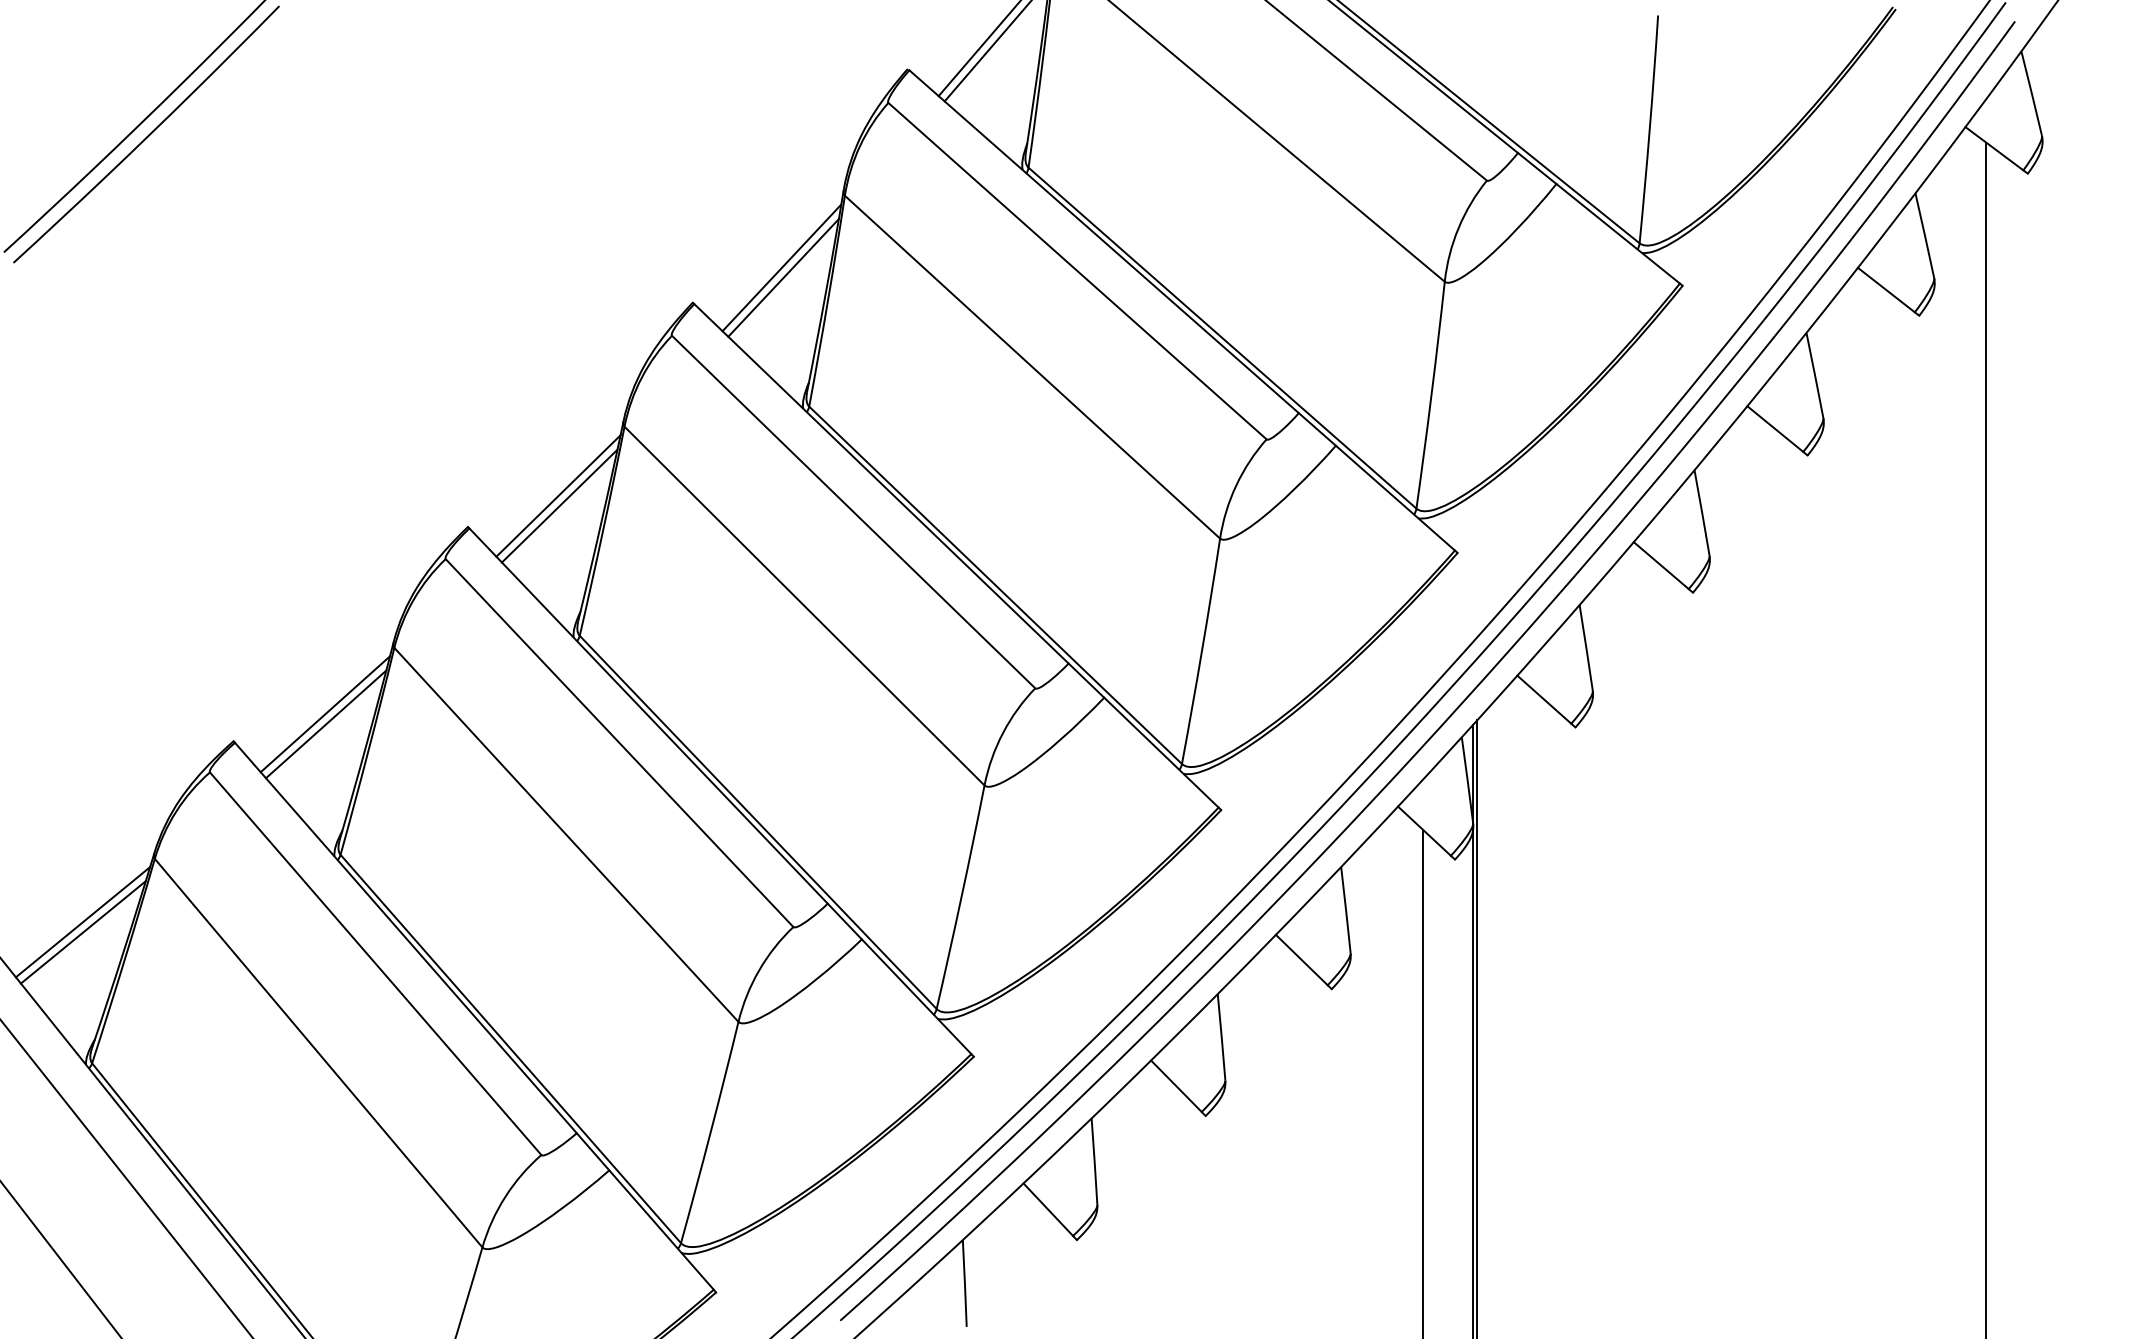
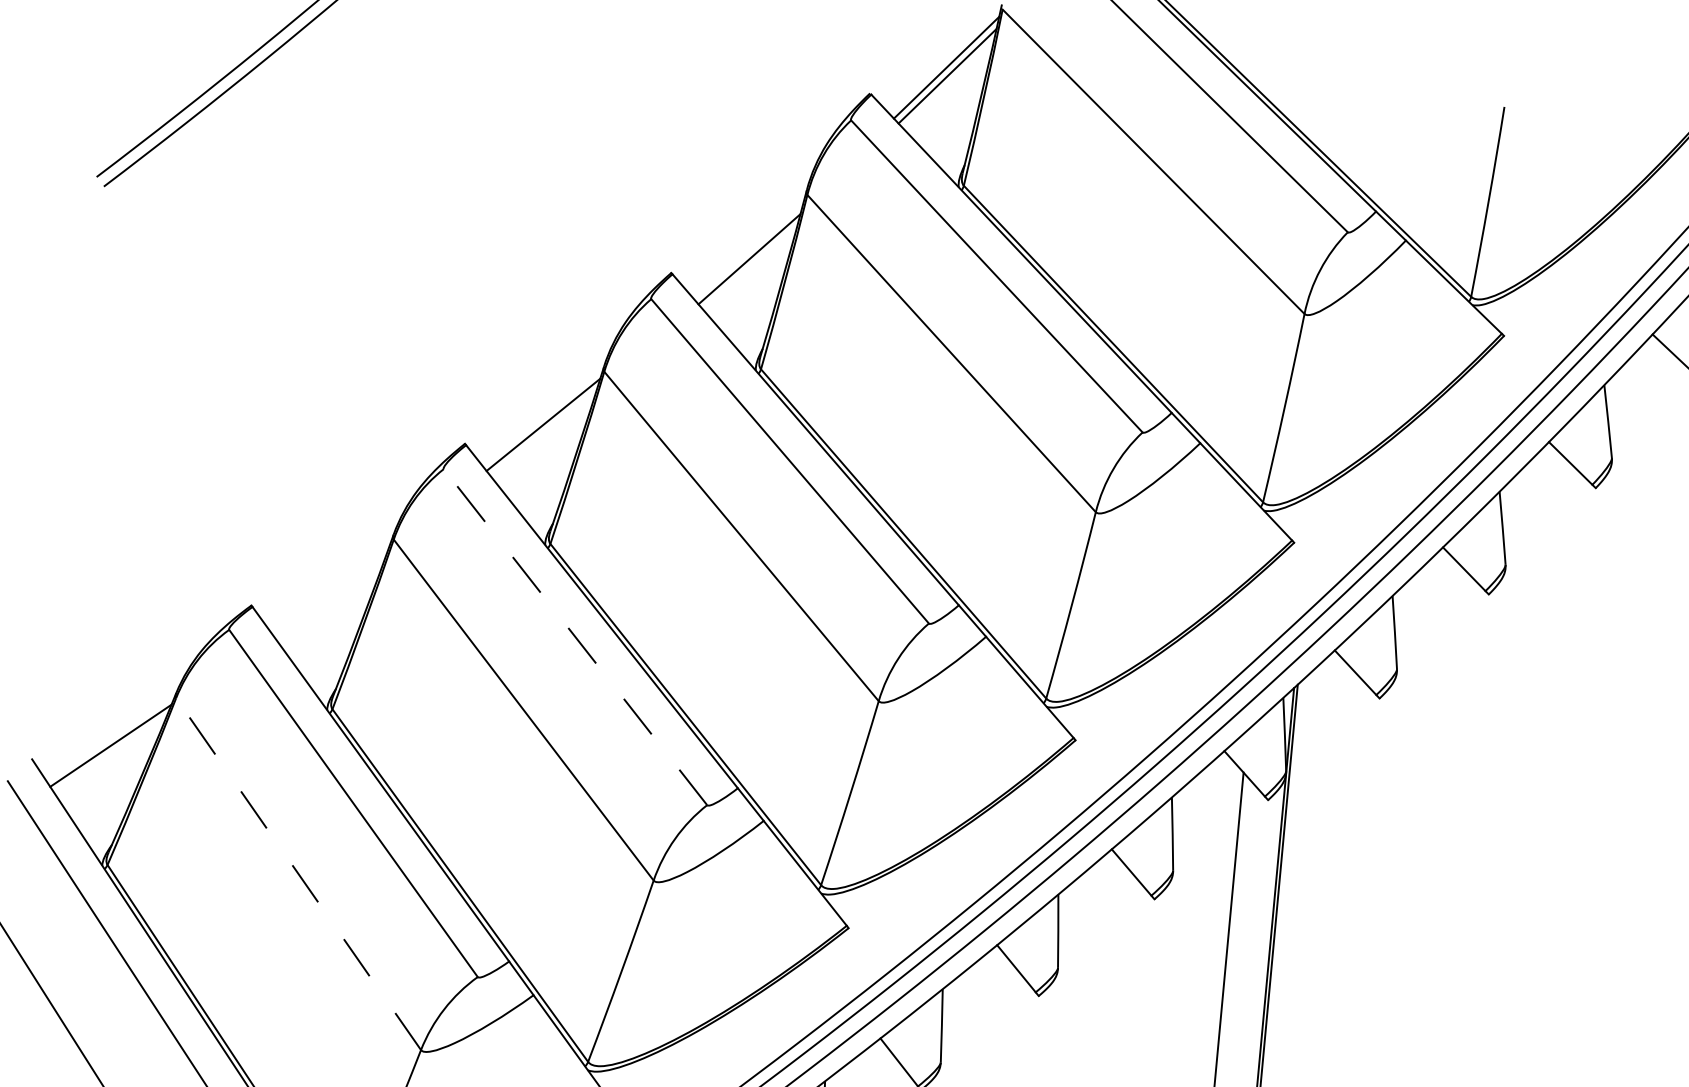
line: (781, 267) -> (748, 250), removed
line: (559, 505) -> (543, 432), removed
line: (325, 714) -> (330, 590), removed
line: (326, 724) -> (330, 598), removed
line: (619, 742) -> (575, 636), solid -> dashed
line: (82, 932) -> (109, 754), removed
line: (318, 1052) -> (298, 873), solid -> dashed

